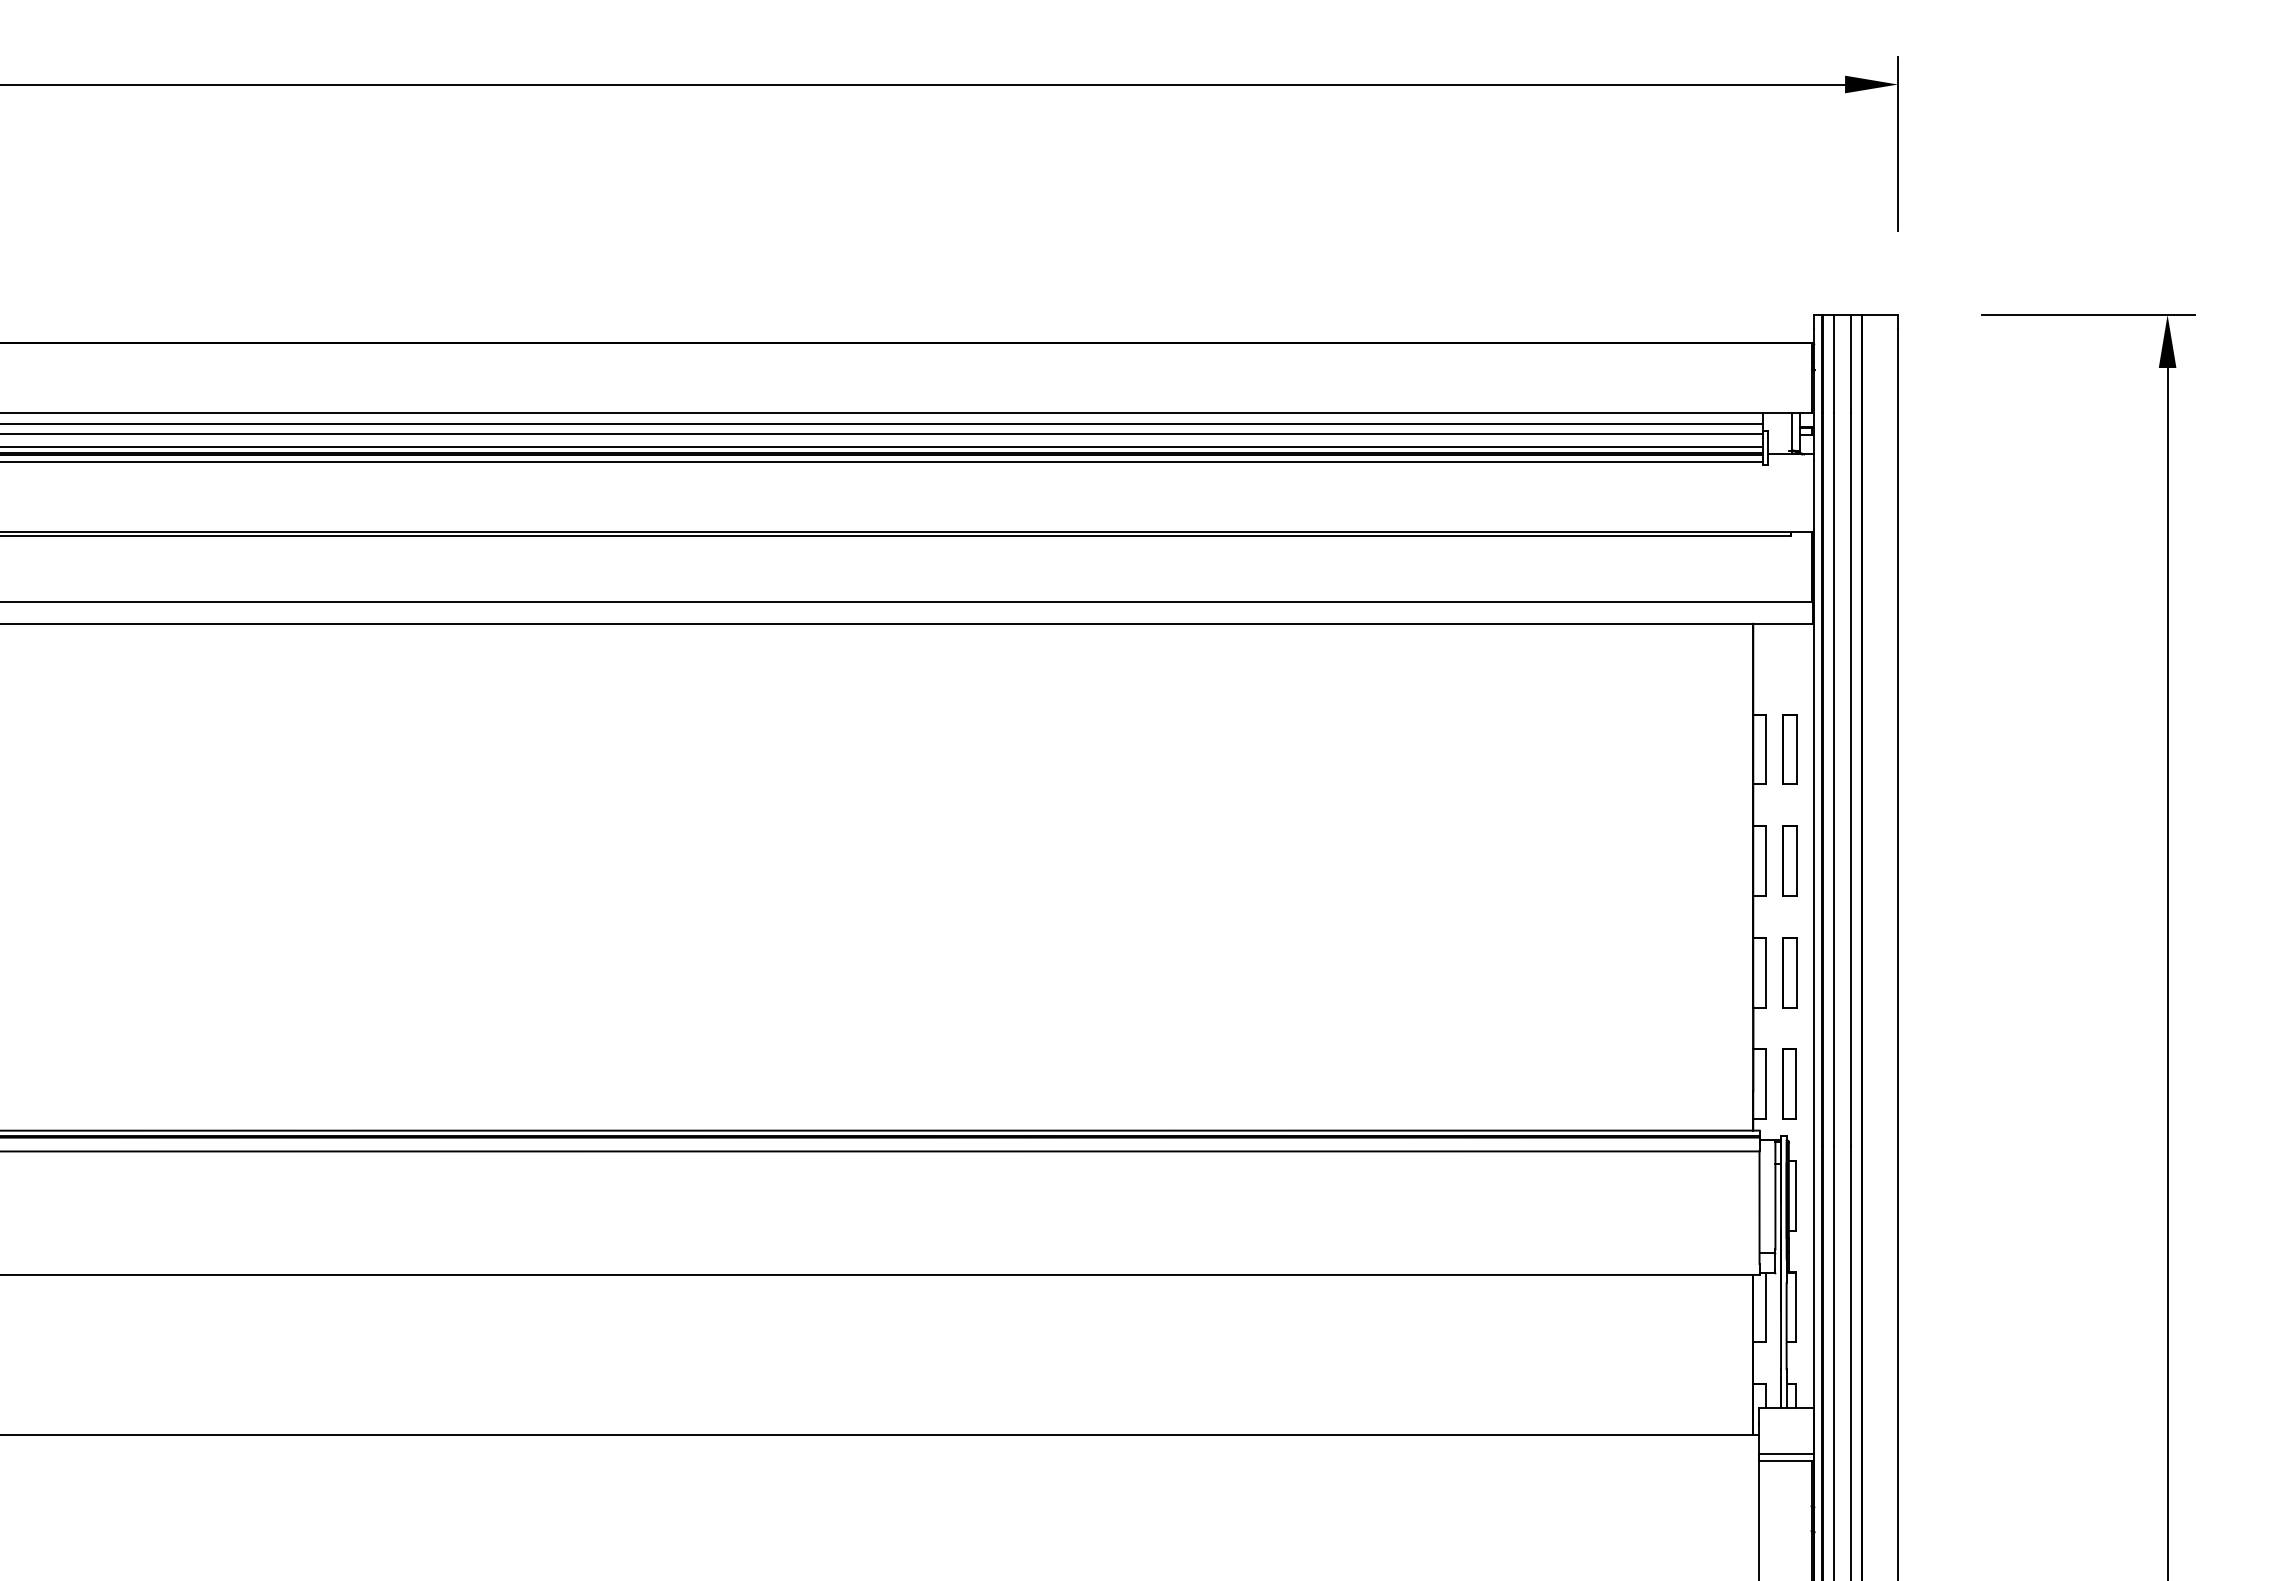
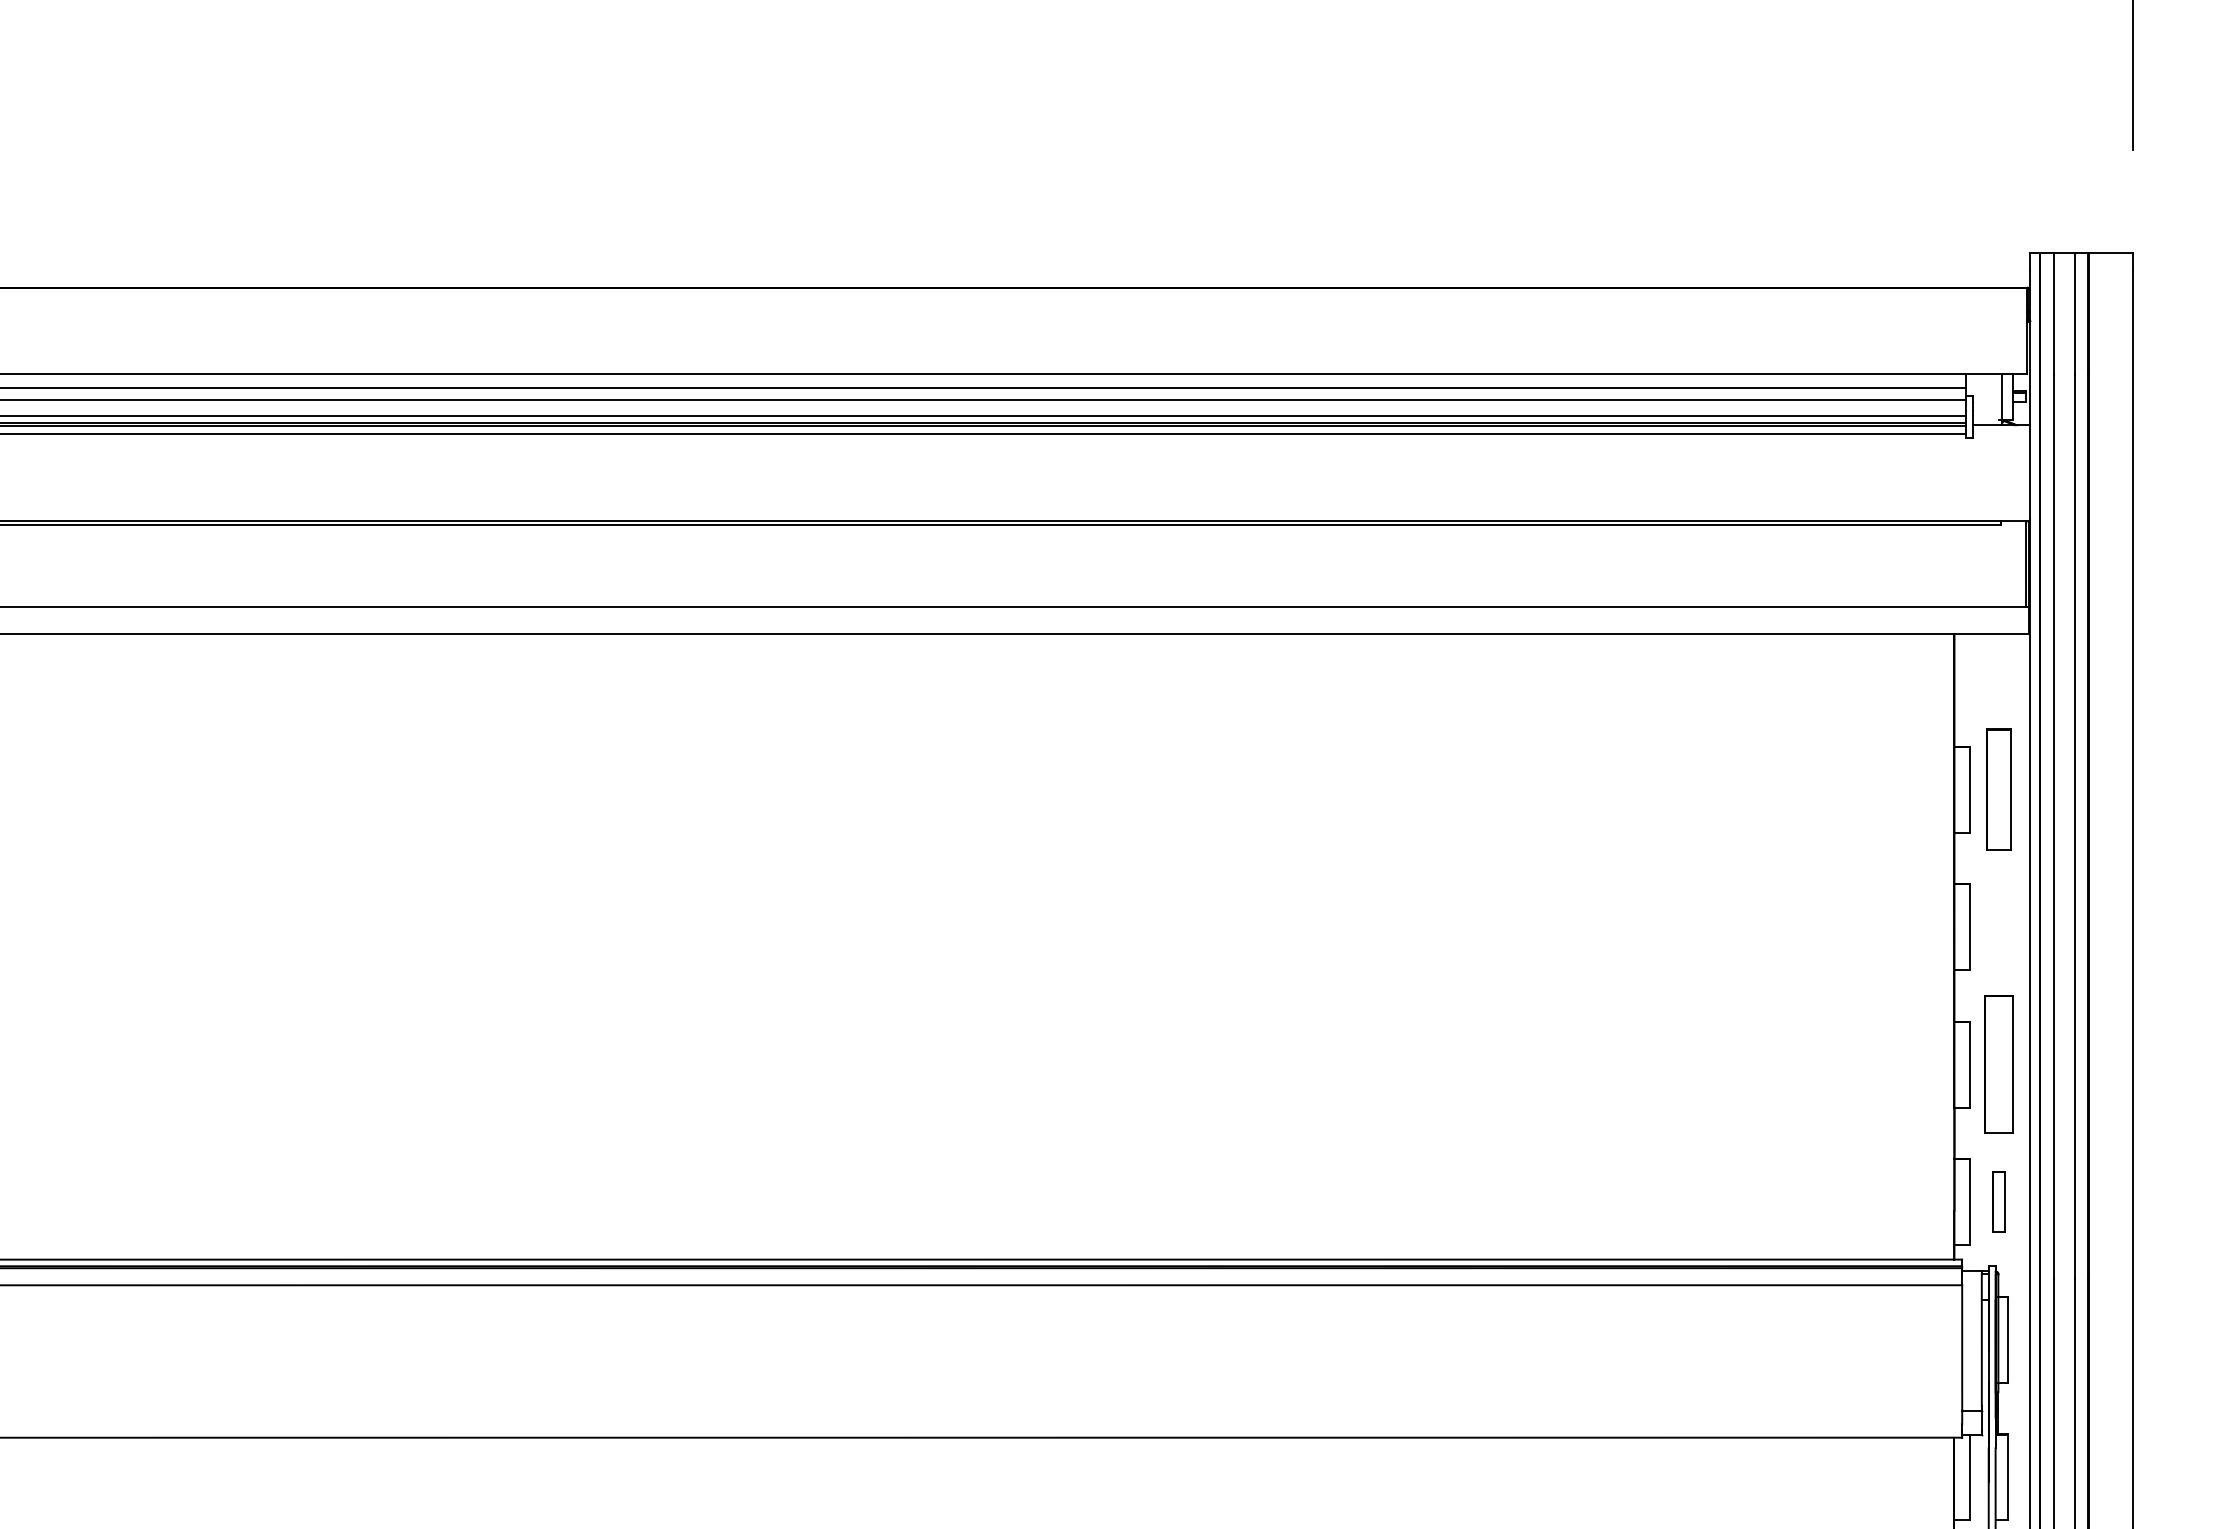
part: (1789, 749) -> (1999, 789), size x1.4
part: (1789, 860) -> (1999, 926), removed
part: (1789, 972) -> (1999, 1064), size x1.6
part: (1789, 1083) -> (1999, 1201), size x0.7

